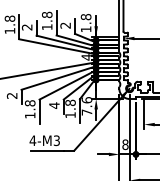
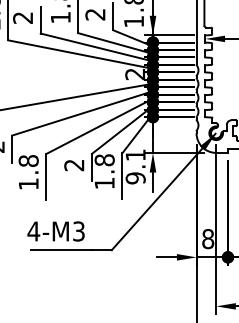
text: (86, 57) -> (134, 74), 4 -> 2
text: (54, 105) -> (74, 165), 4 -> 2
text: (86, 106) -> (134, 167), 7.6 -> 9.1

